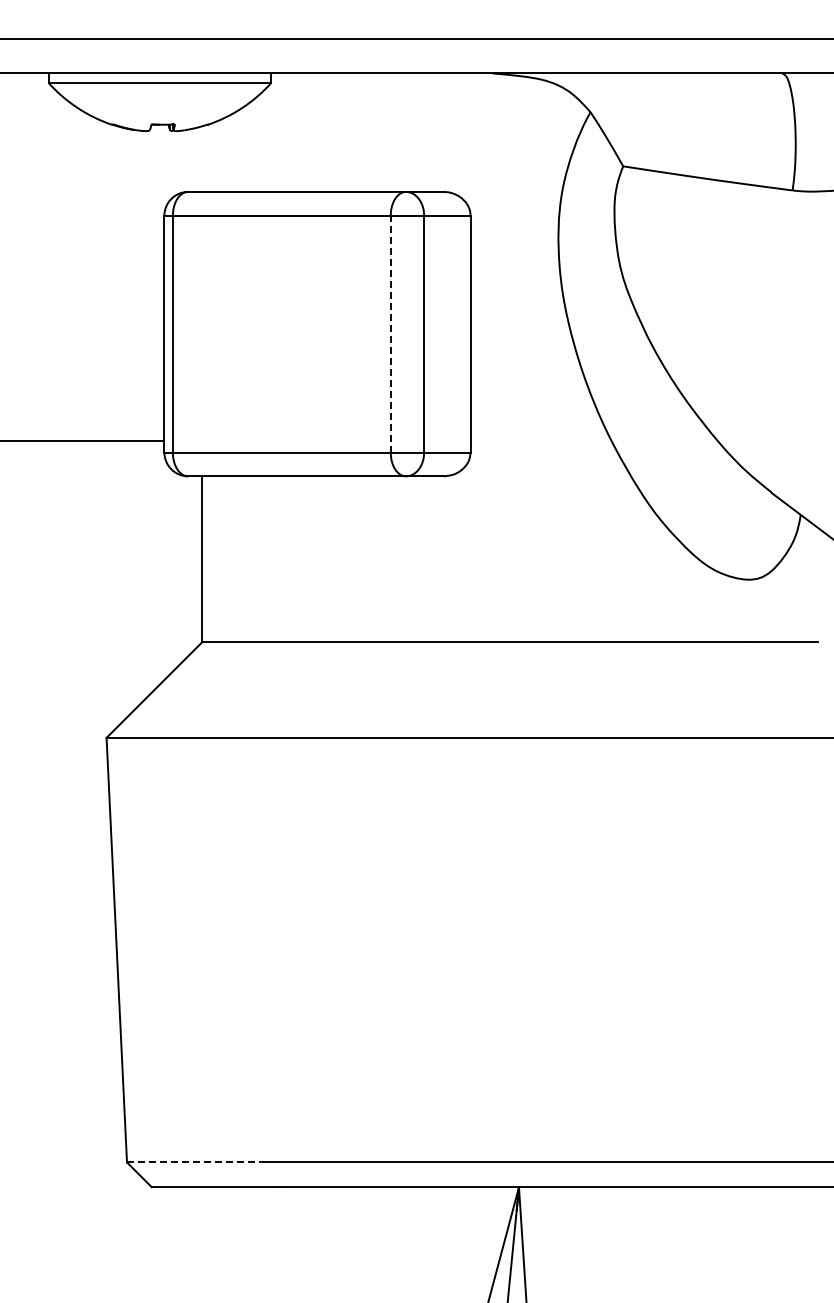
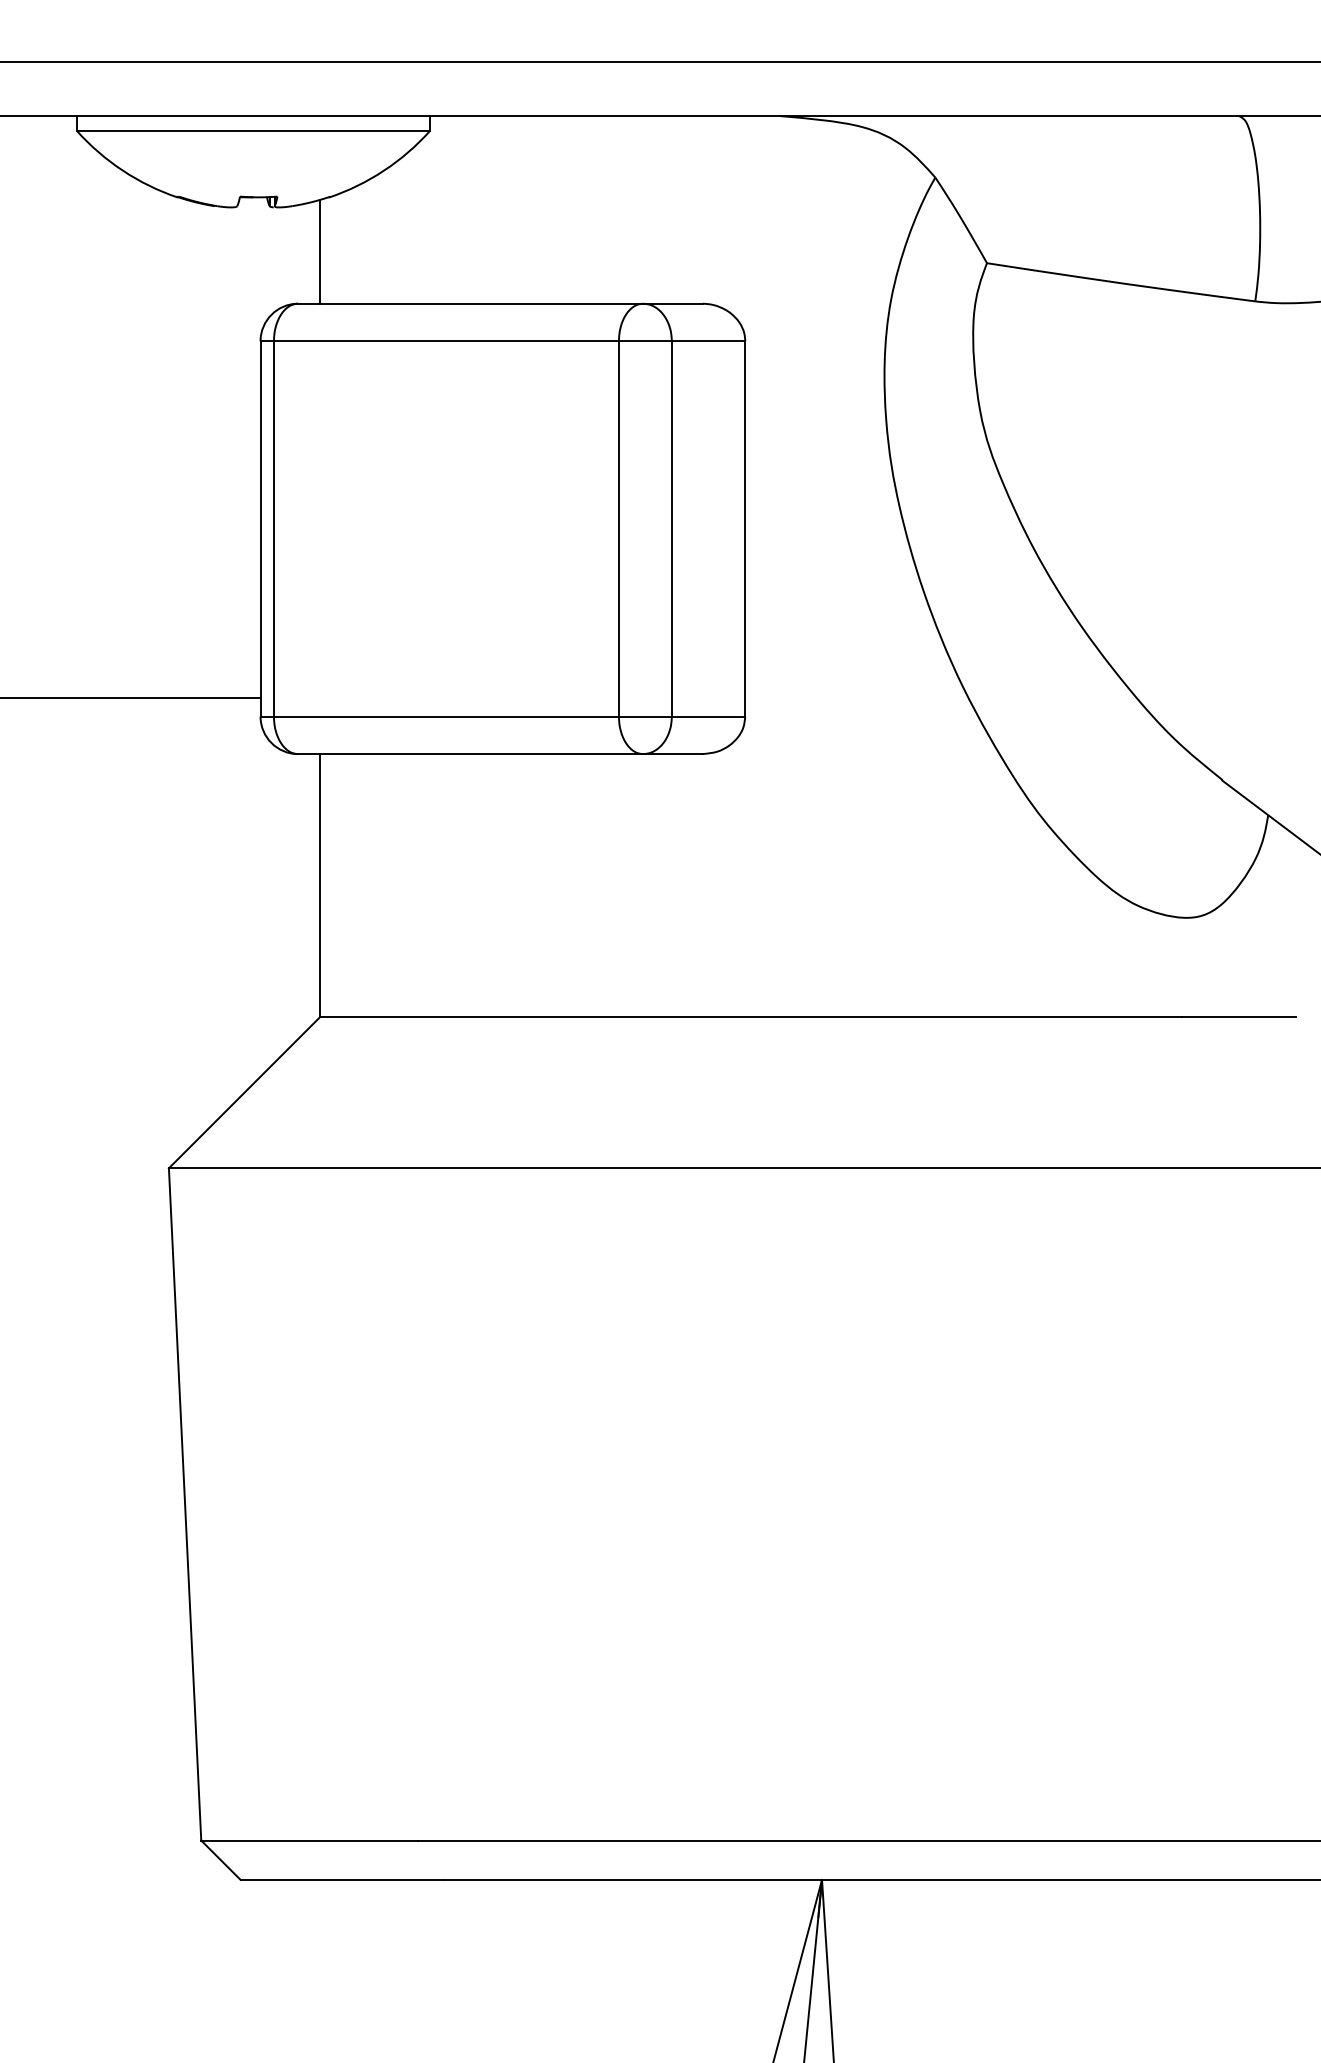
line: (202, 158) -> (320, 250), added
line: (390, 333) -> (618, 527), dashed -> solid
line: (195, 1162) -> (309, 1840), dashed -> solid

